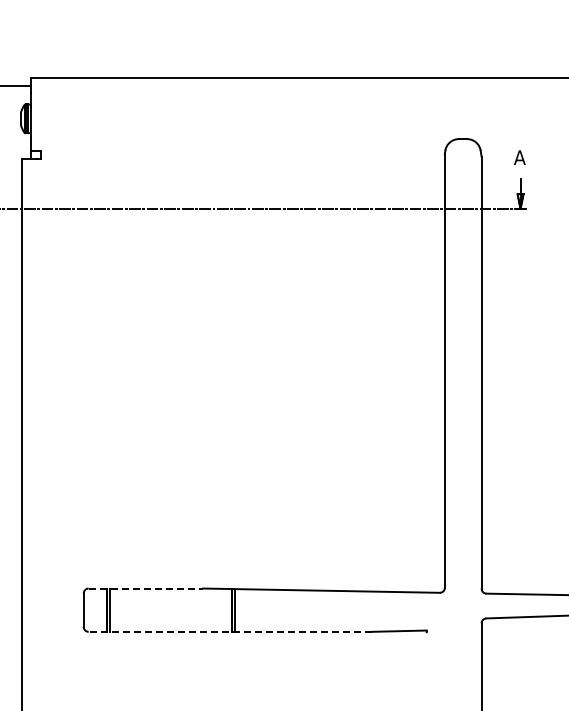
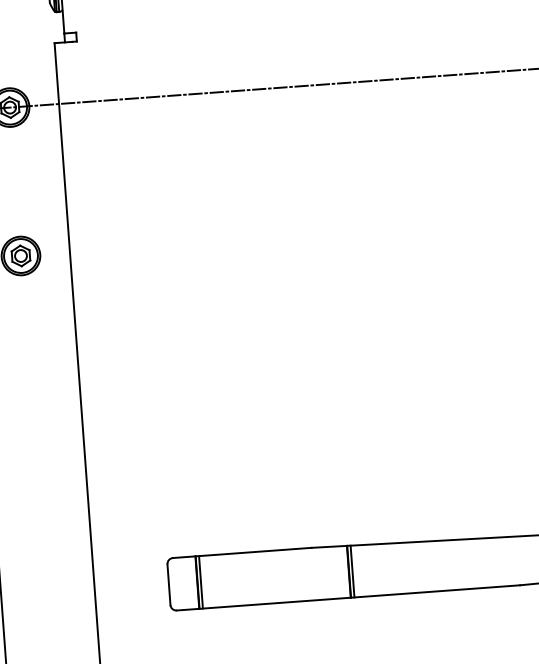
line: (146, 588) -> (243, 552), dashed -> solid
line: (230, 631) -> (348, 597), dashed -> solid

